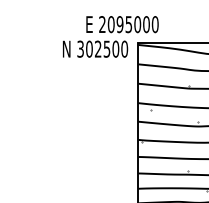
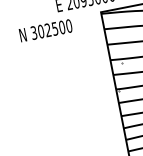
text: (95, 48) -> (45, 30), moved

